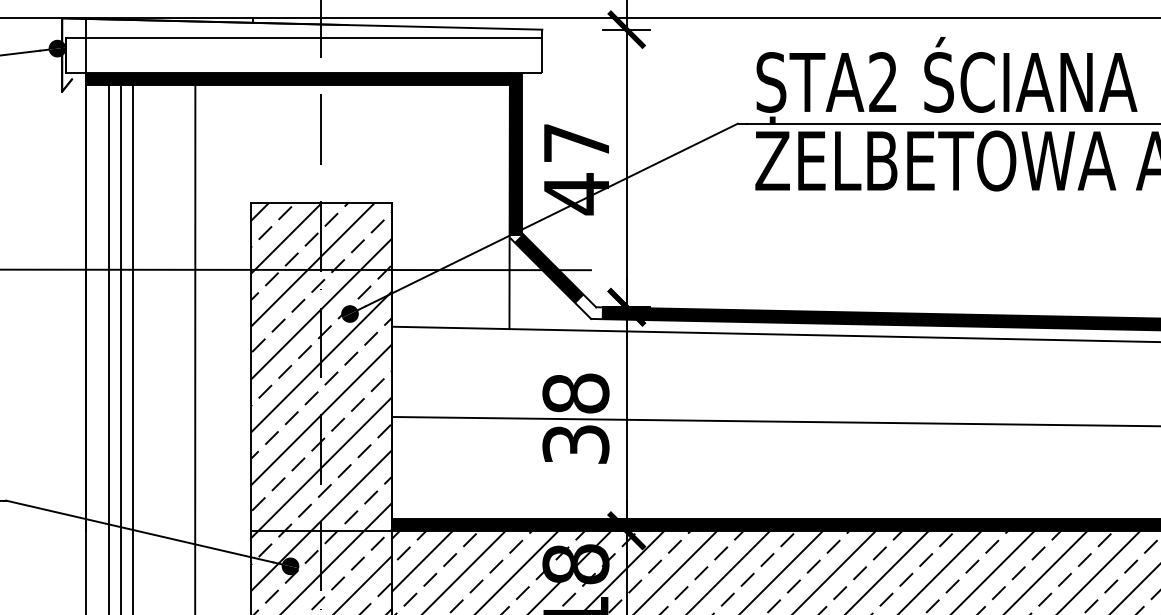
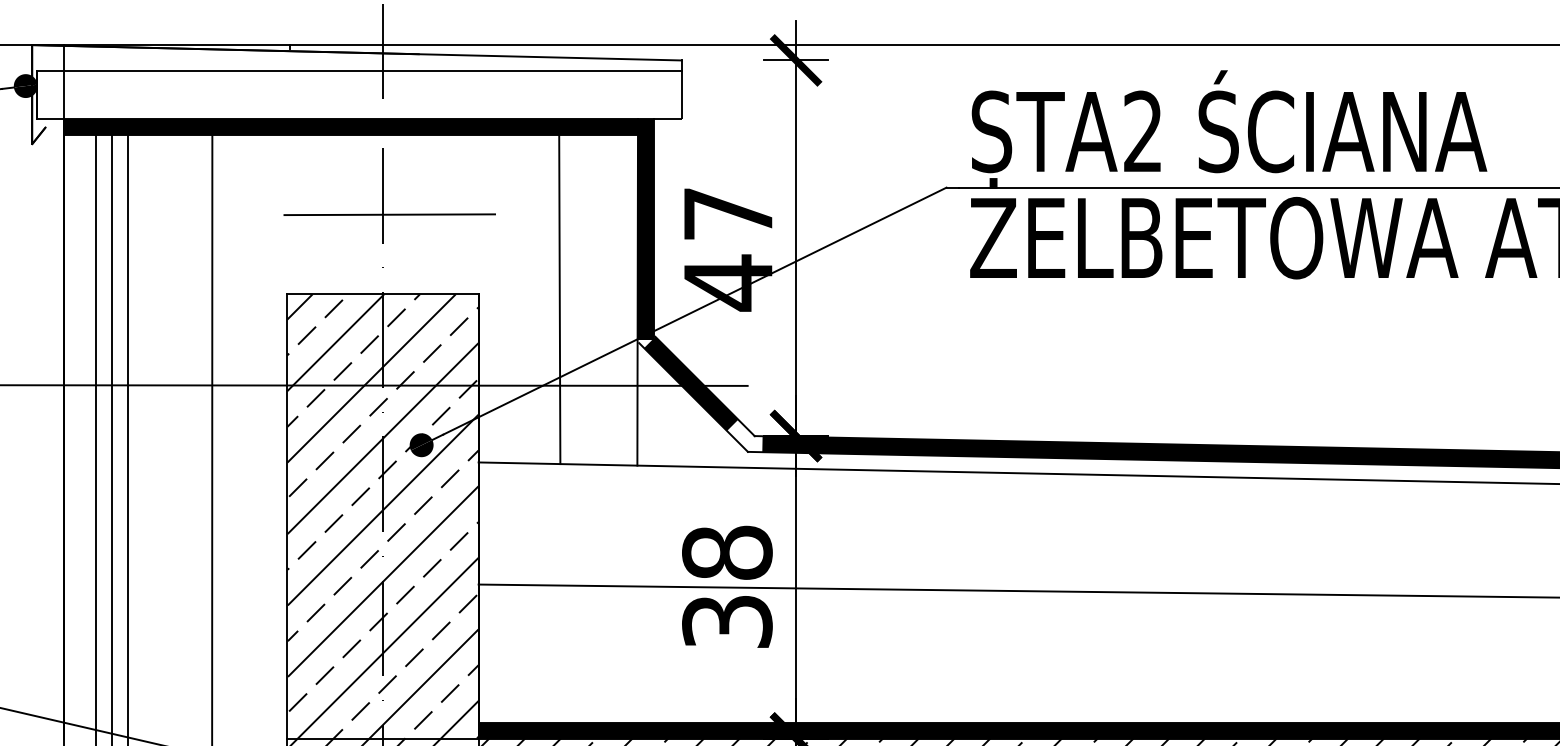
line: (326, 143) -> (389, 214), added
line: (451, 205) -> (558, 298), added

